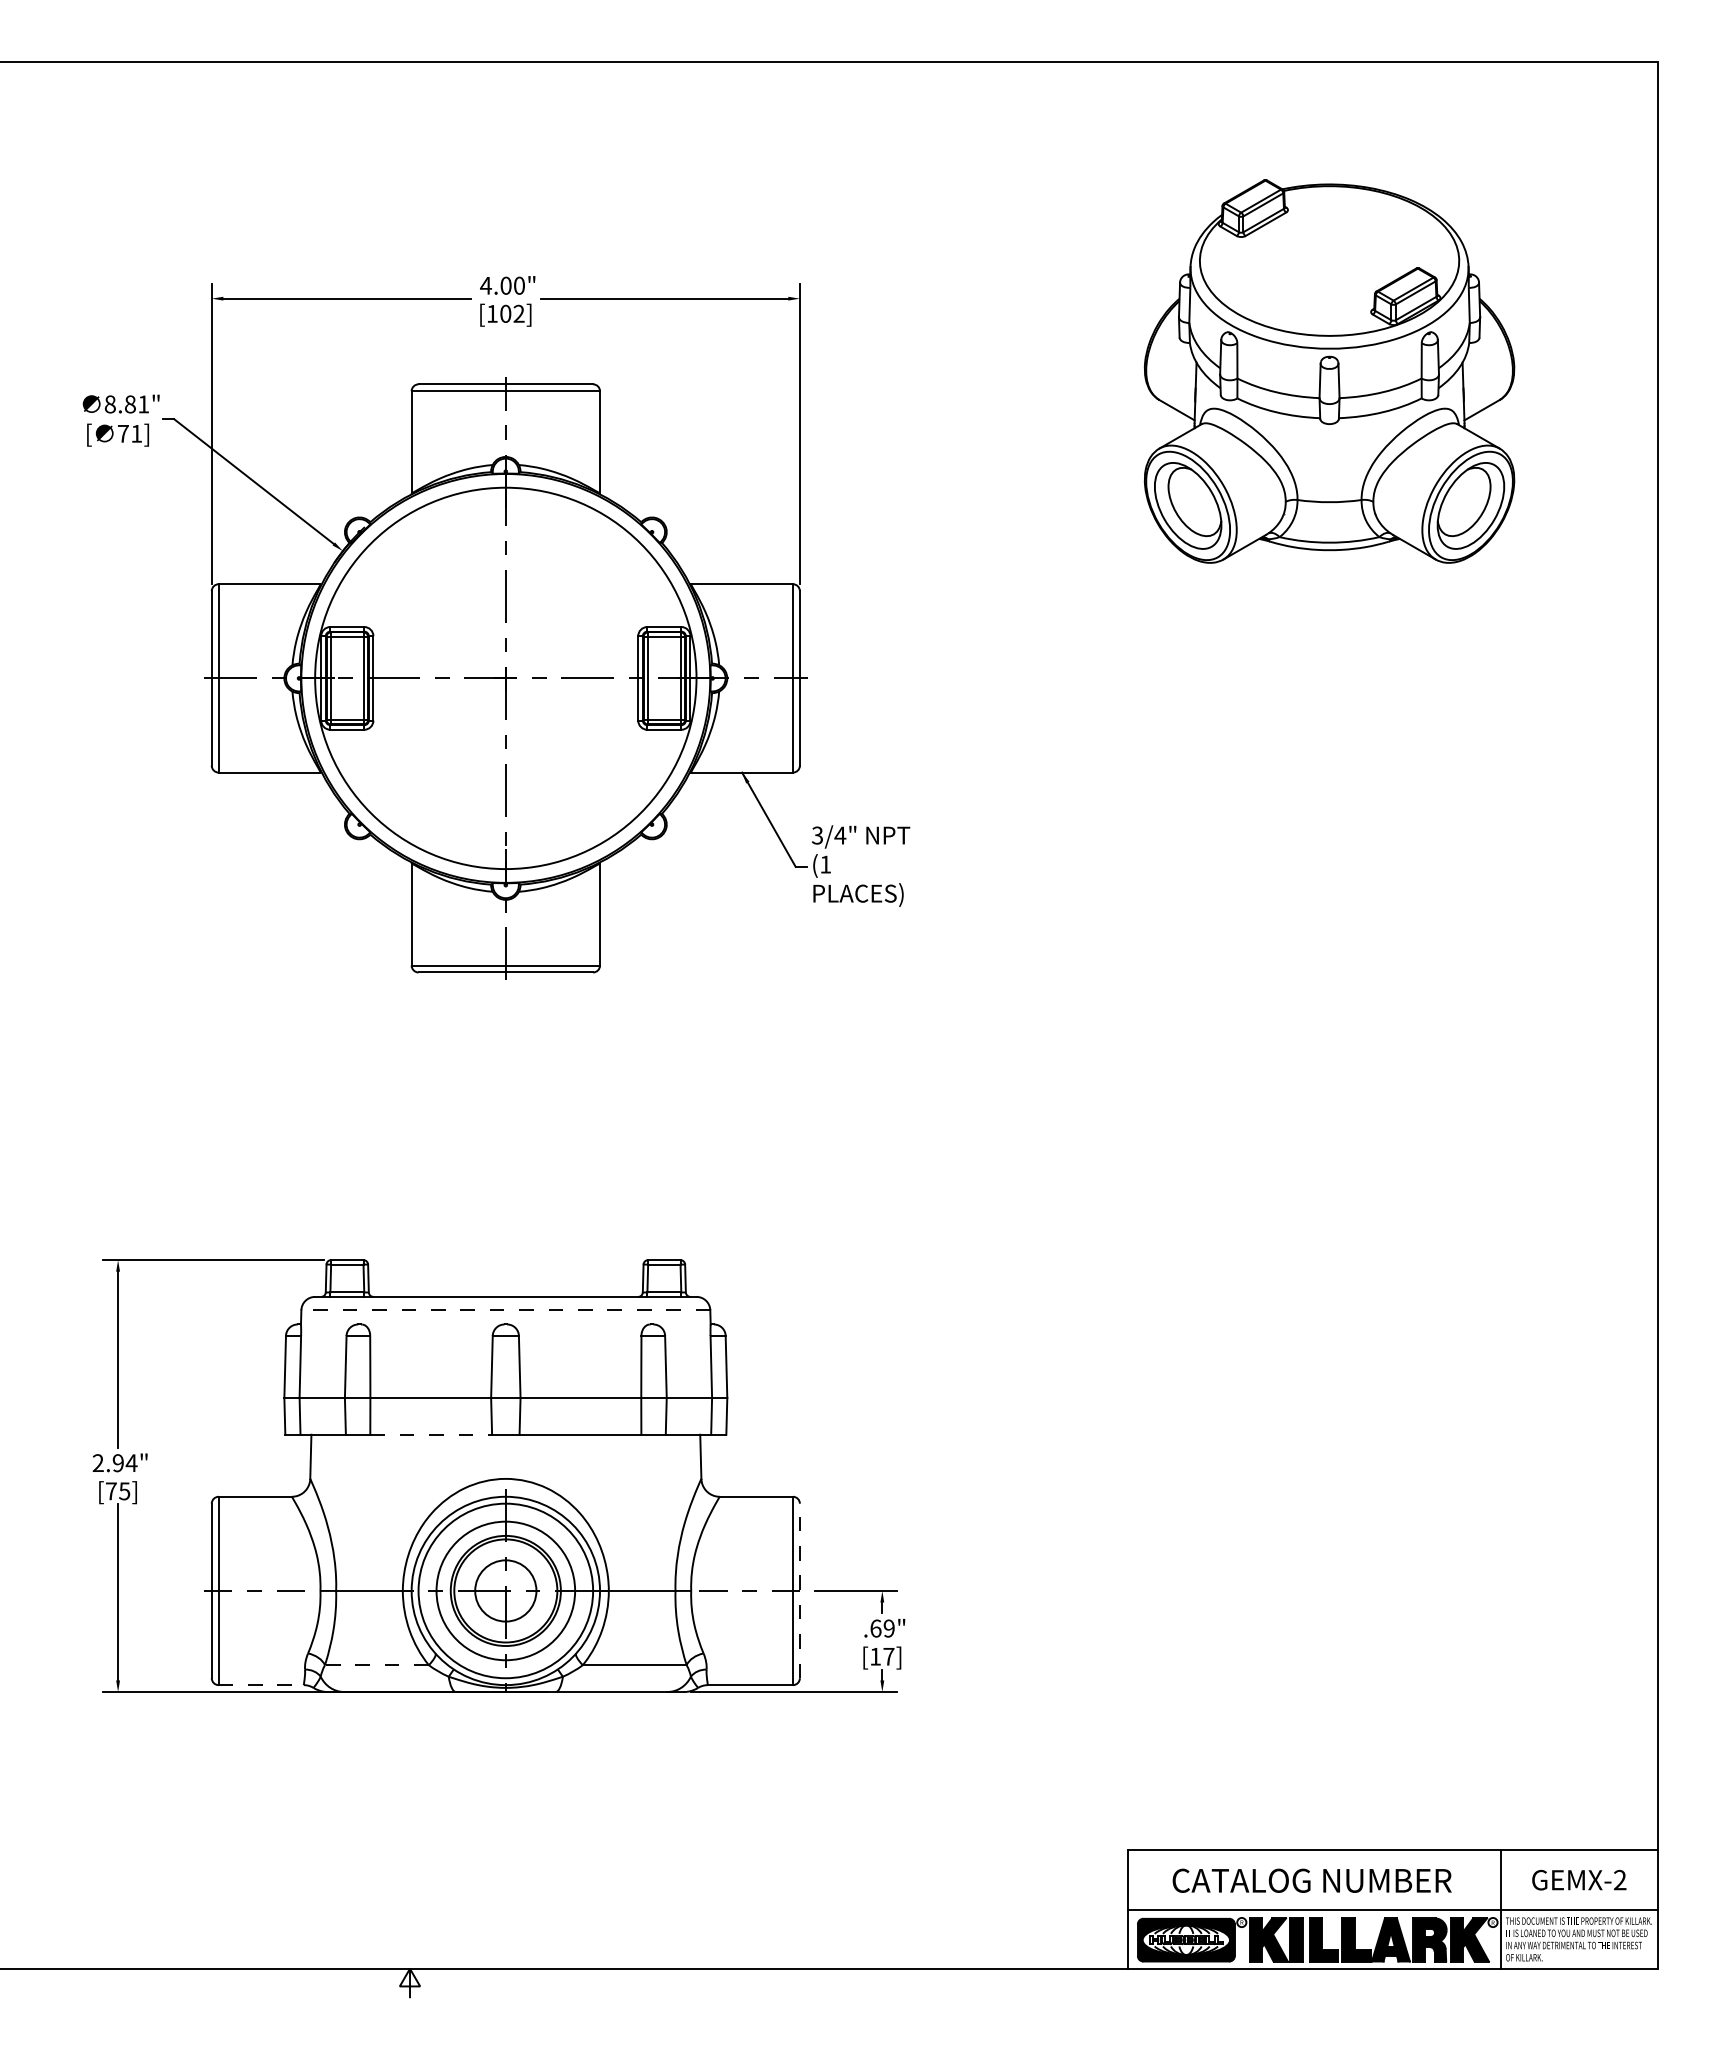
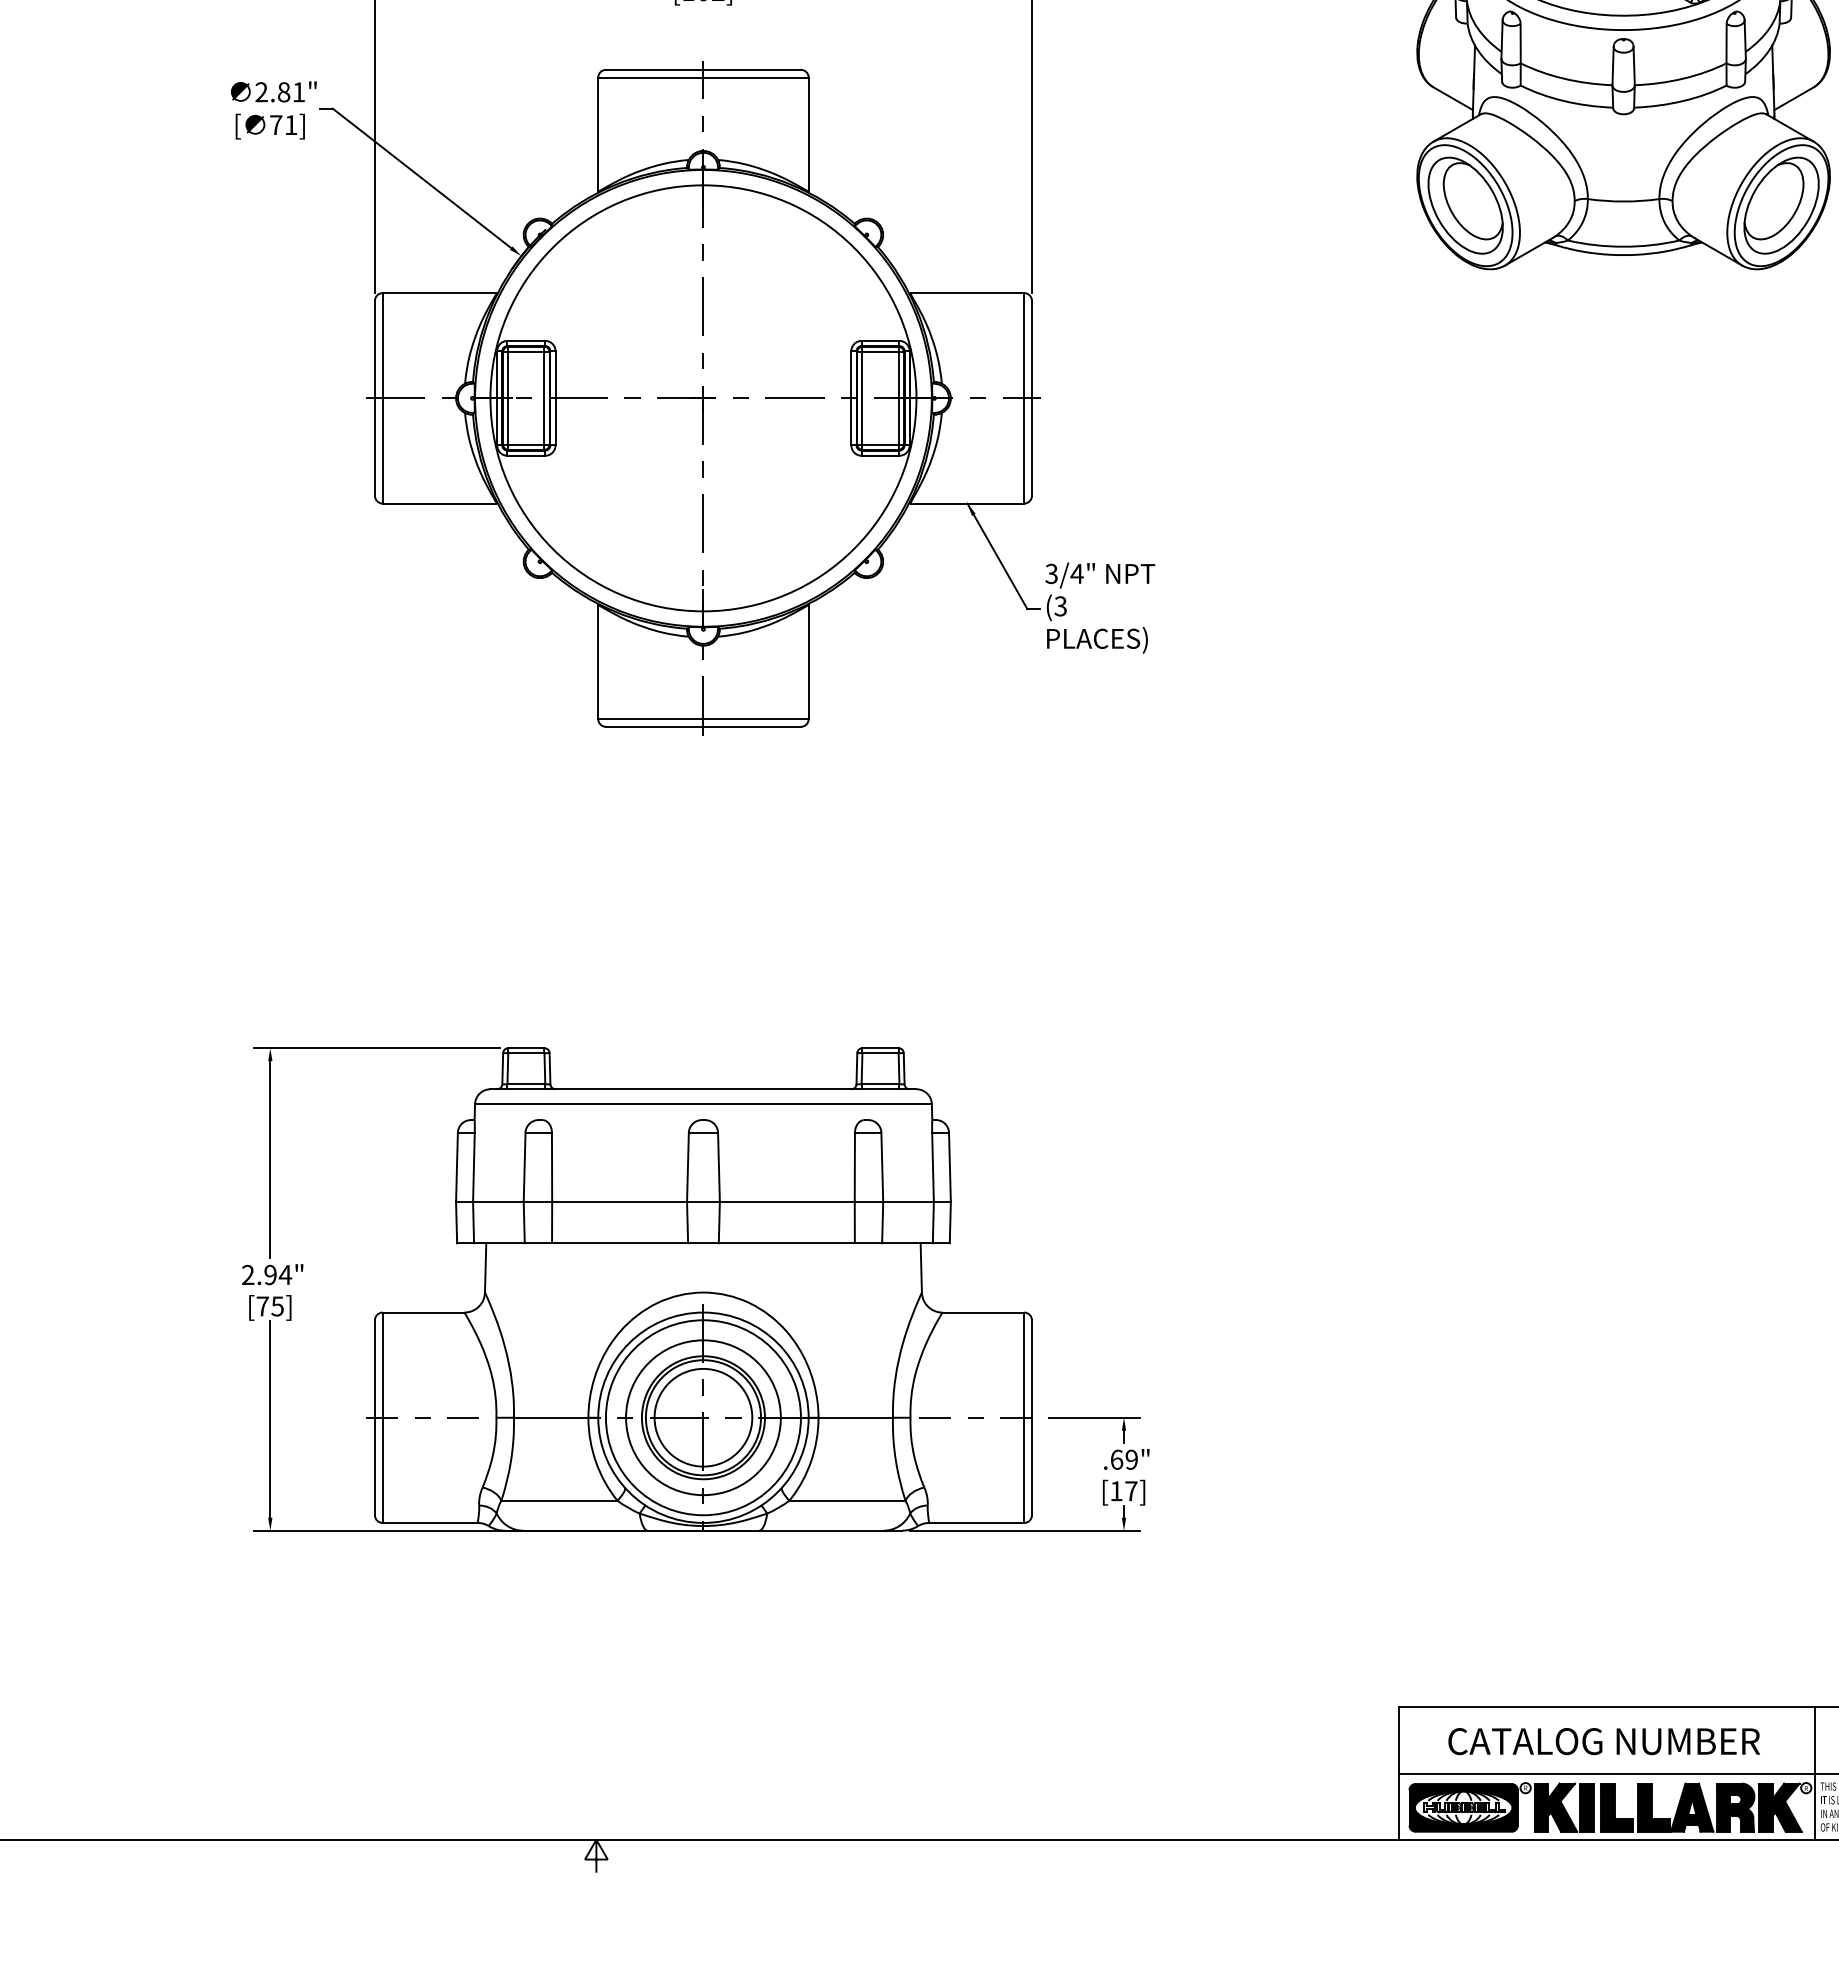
text: (109, 404) -> (260, 92), 8.81" -> 2.81"
text: (825, 864) -> (1060, 606), (1 -> (3
line: (505, 1310) -> (703, 1104), dashed -> solid
line: (431, 1434) -> (620, 1242), dashed -> solid
circle: (505, 1590) -> (703, 1417), size x1.43
line: (799, 1590) -> (1031, 1417), dashed -> solid
line: (376, 1665) -> (558, 1501), dashed -> solid
line: (261, 1685) -> (430, 1523), dashed -> solid

